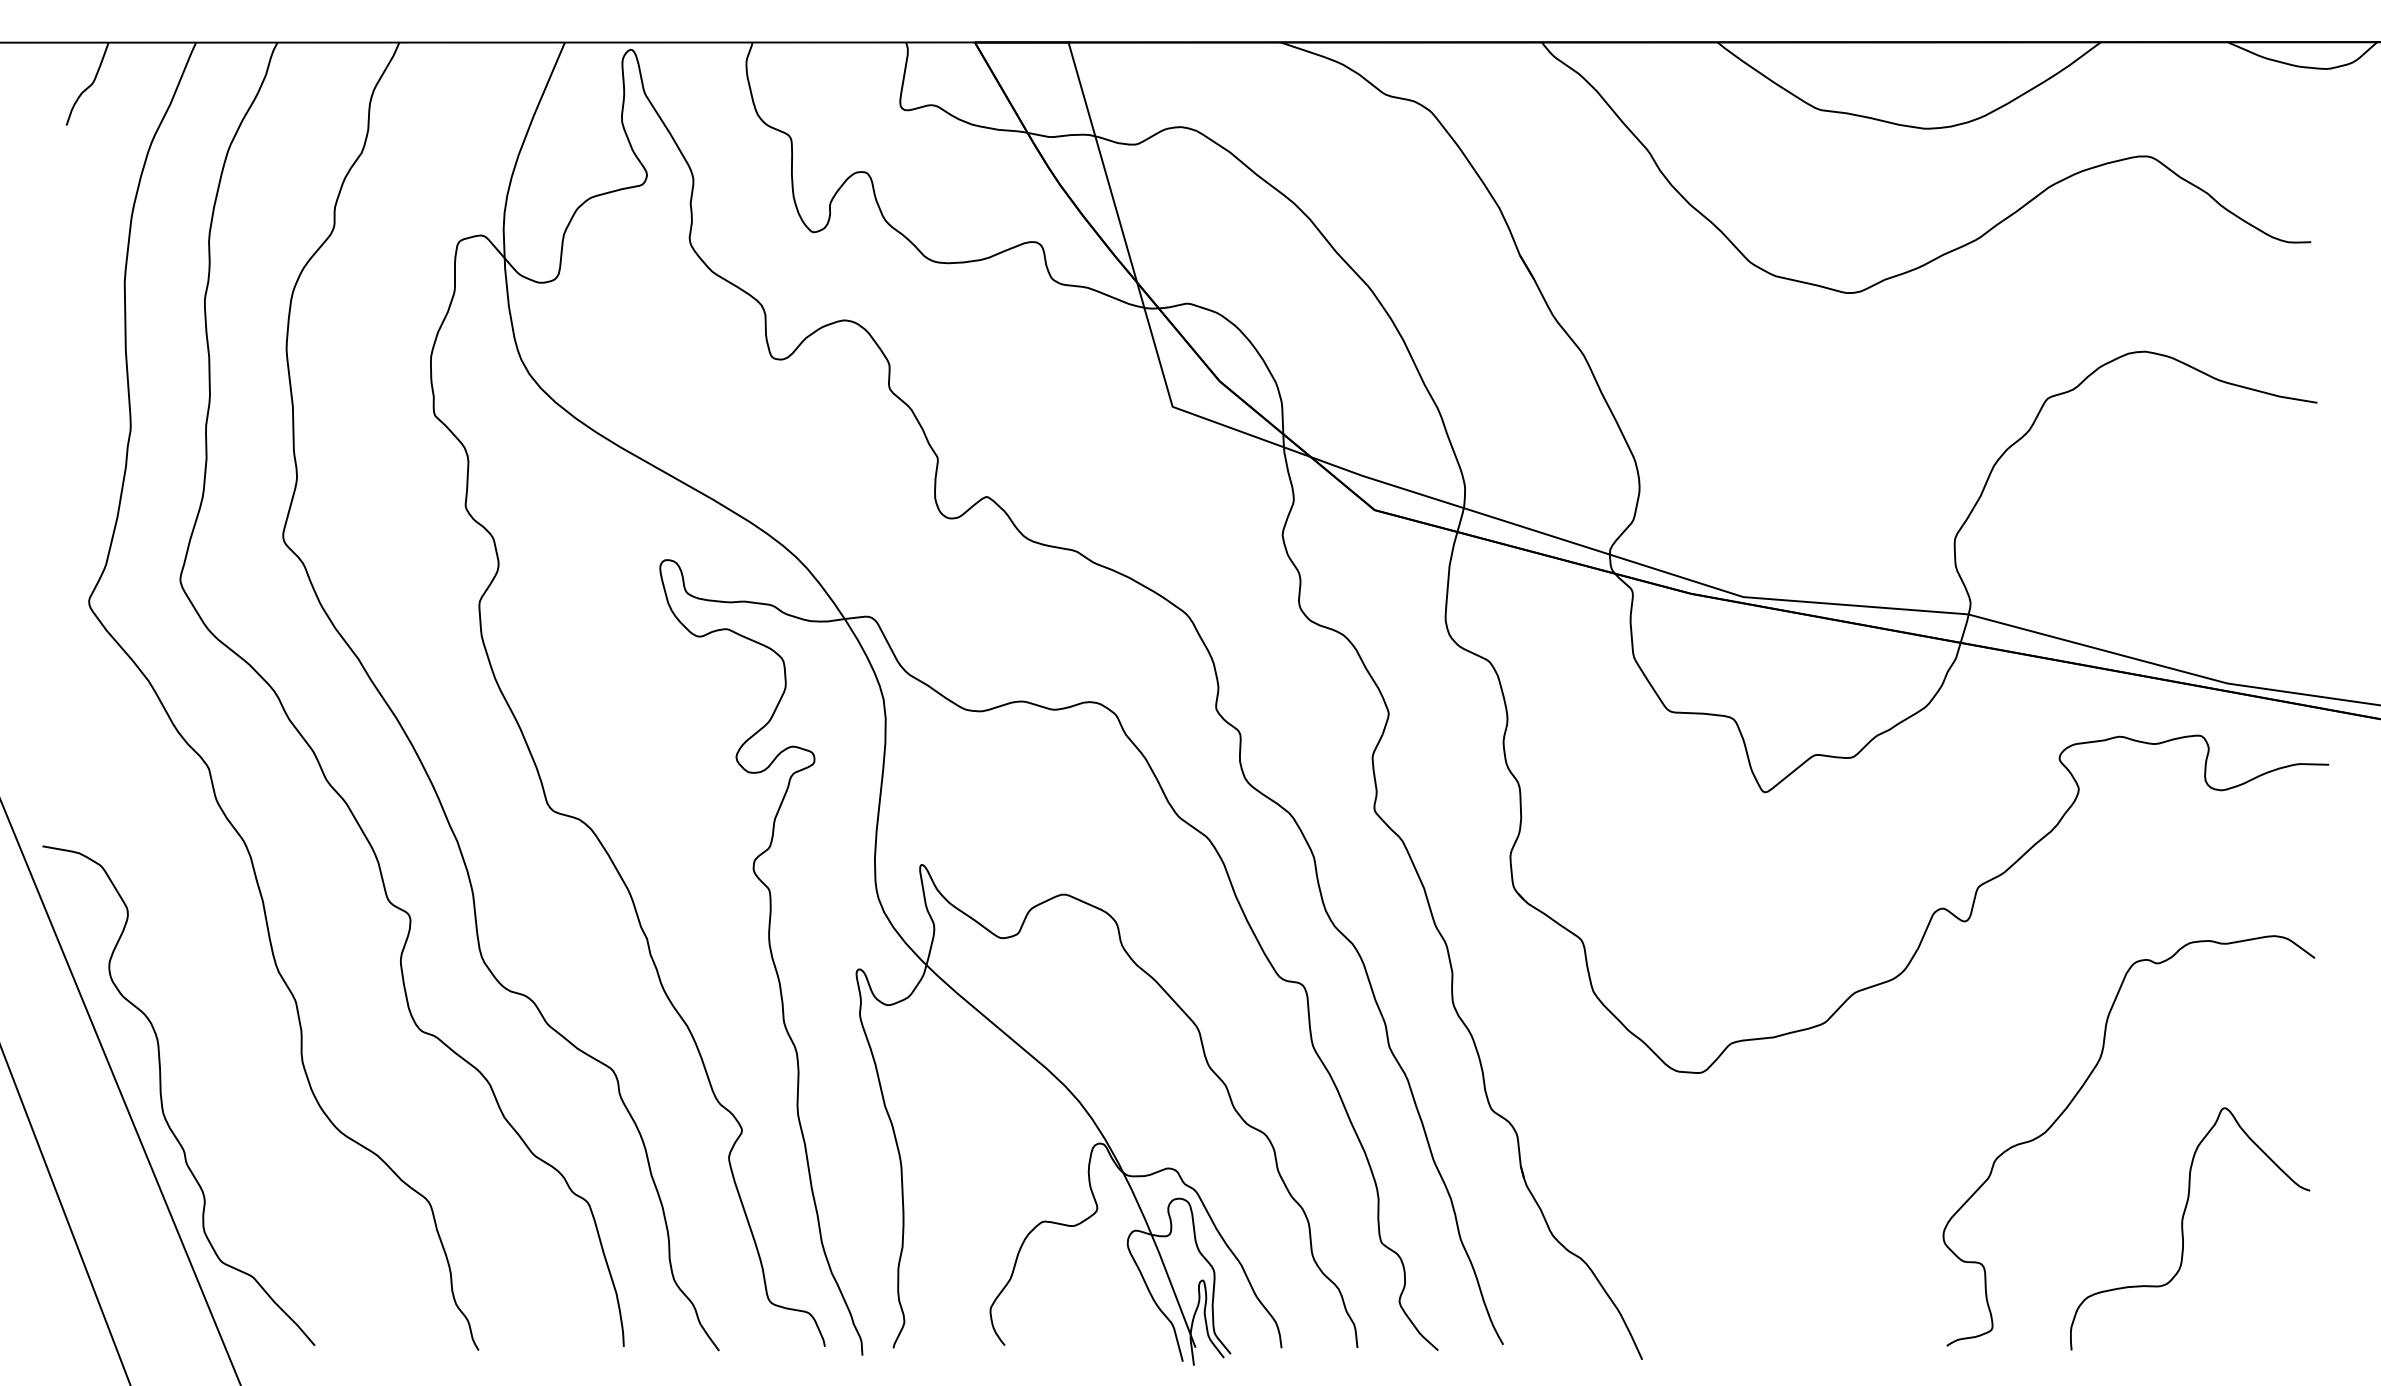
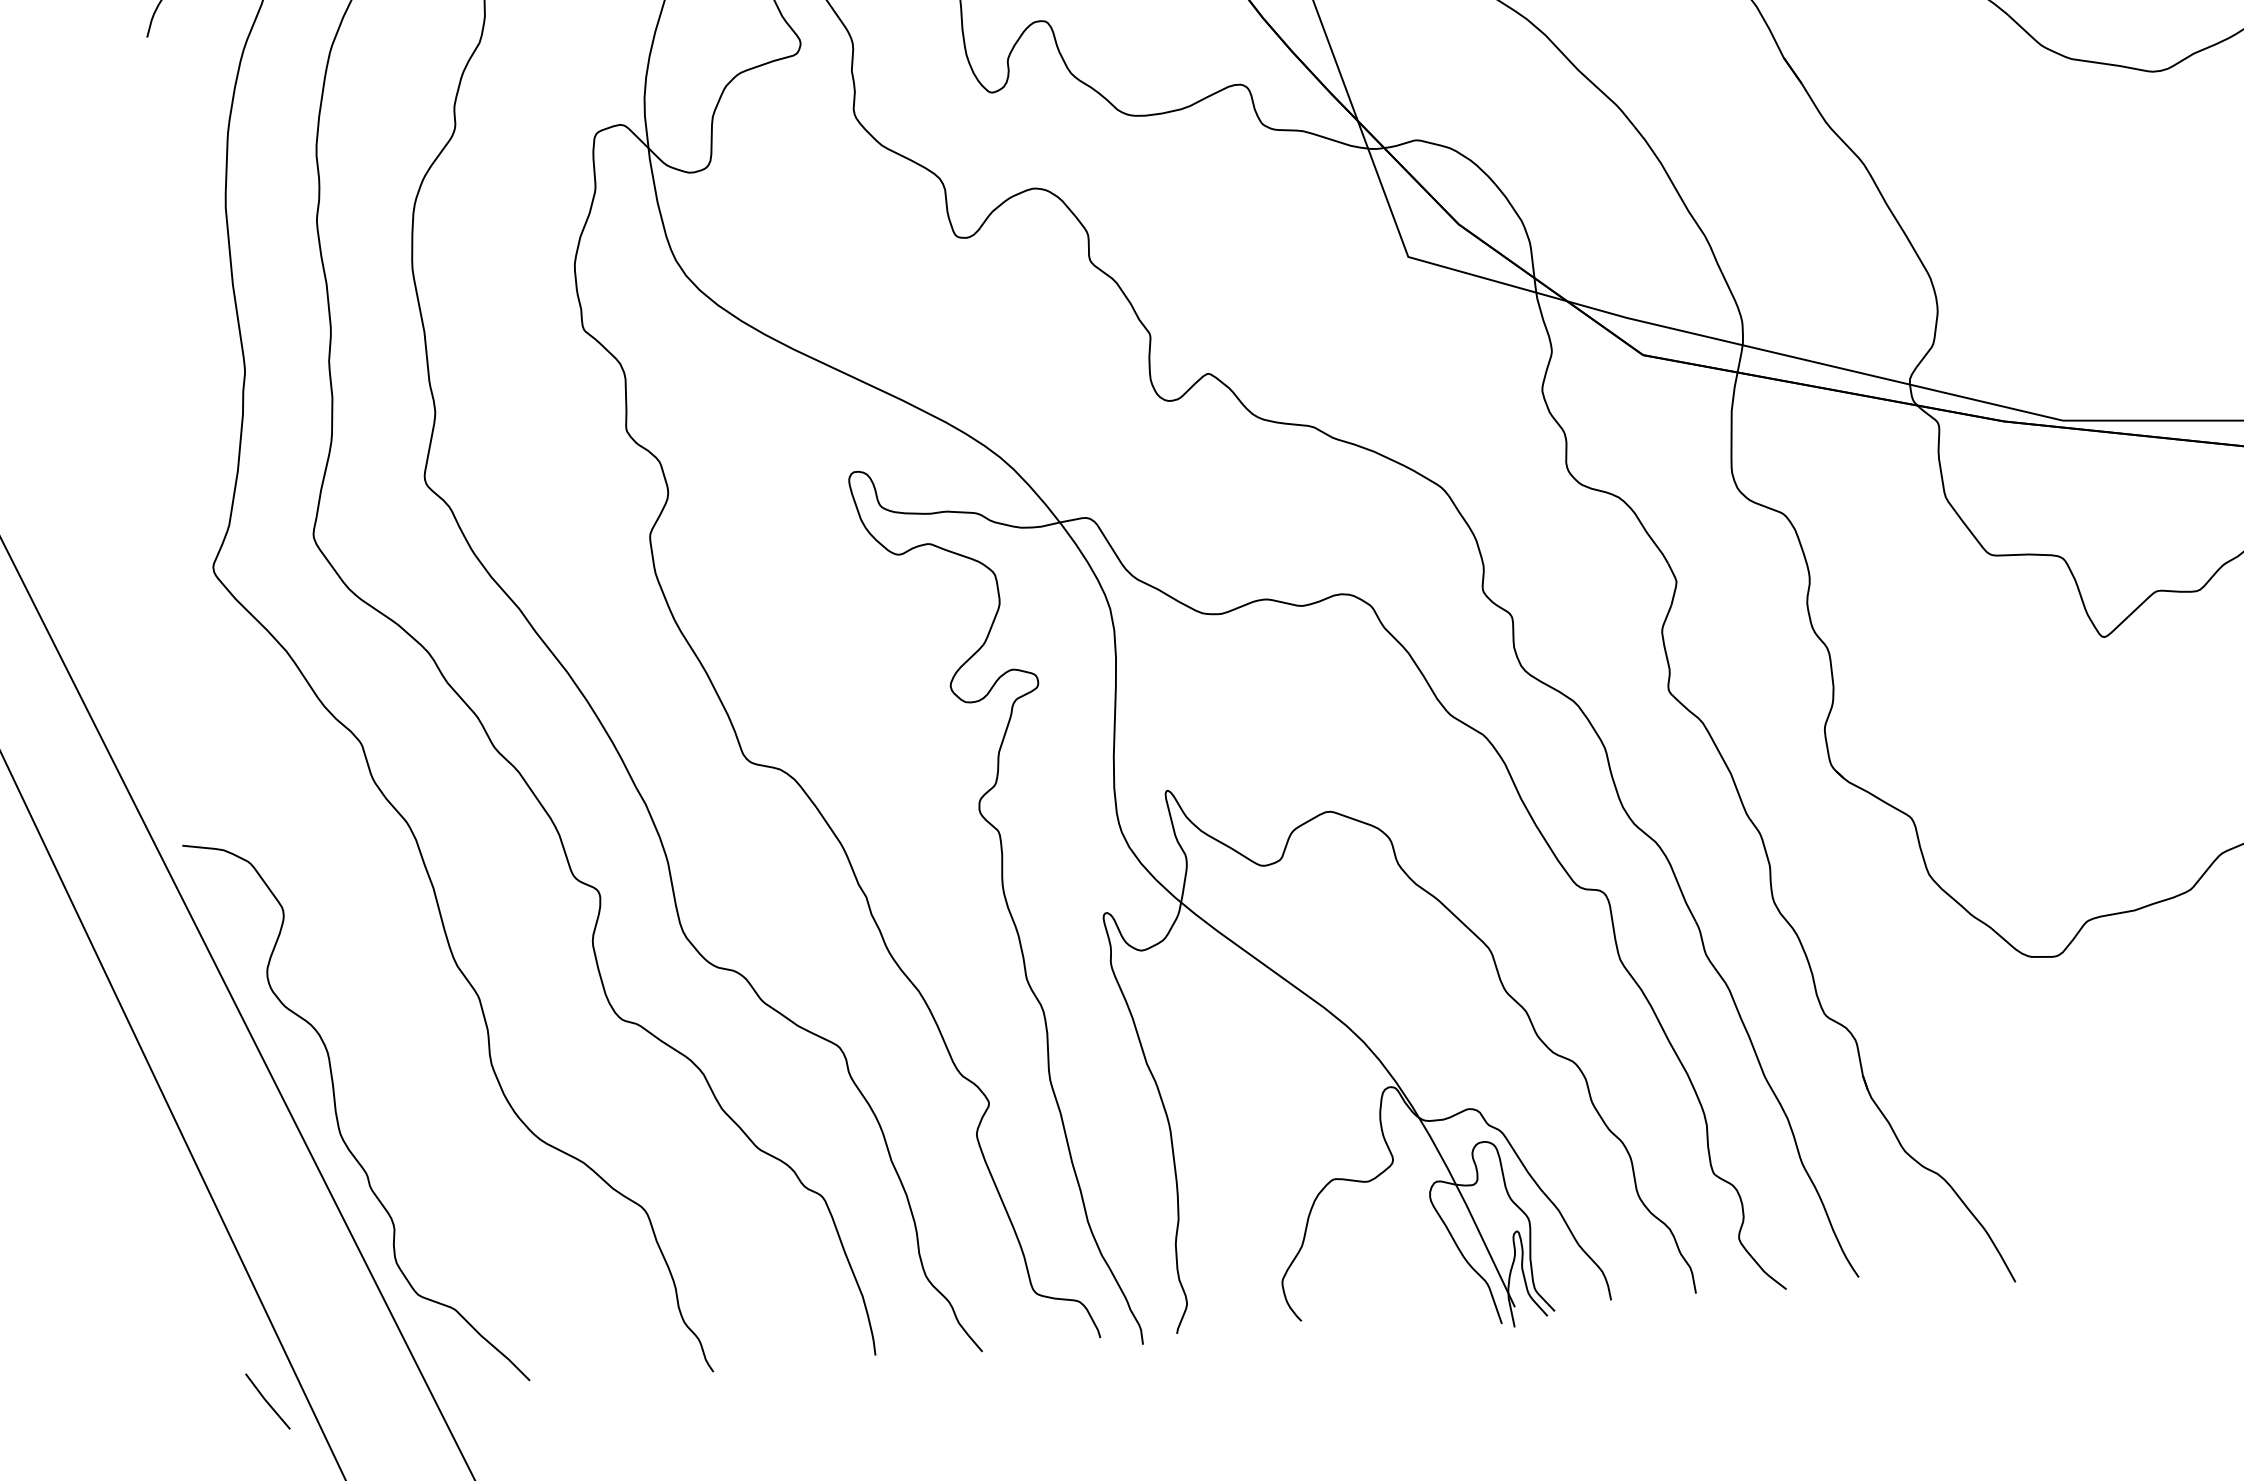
line: (80, 1345) -> (267, 1400), added

